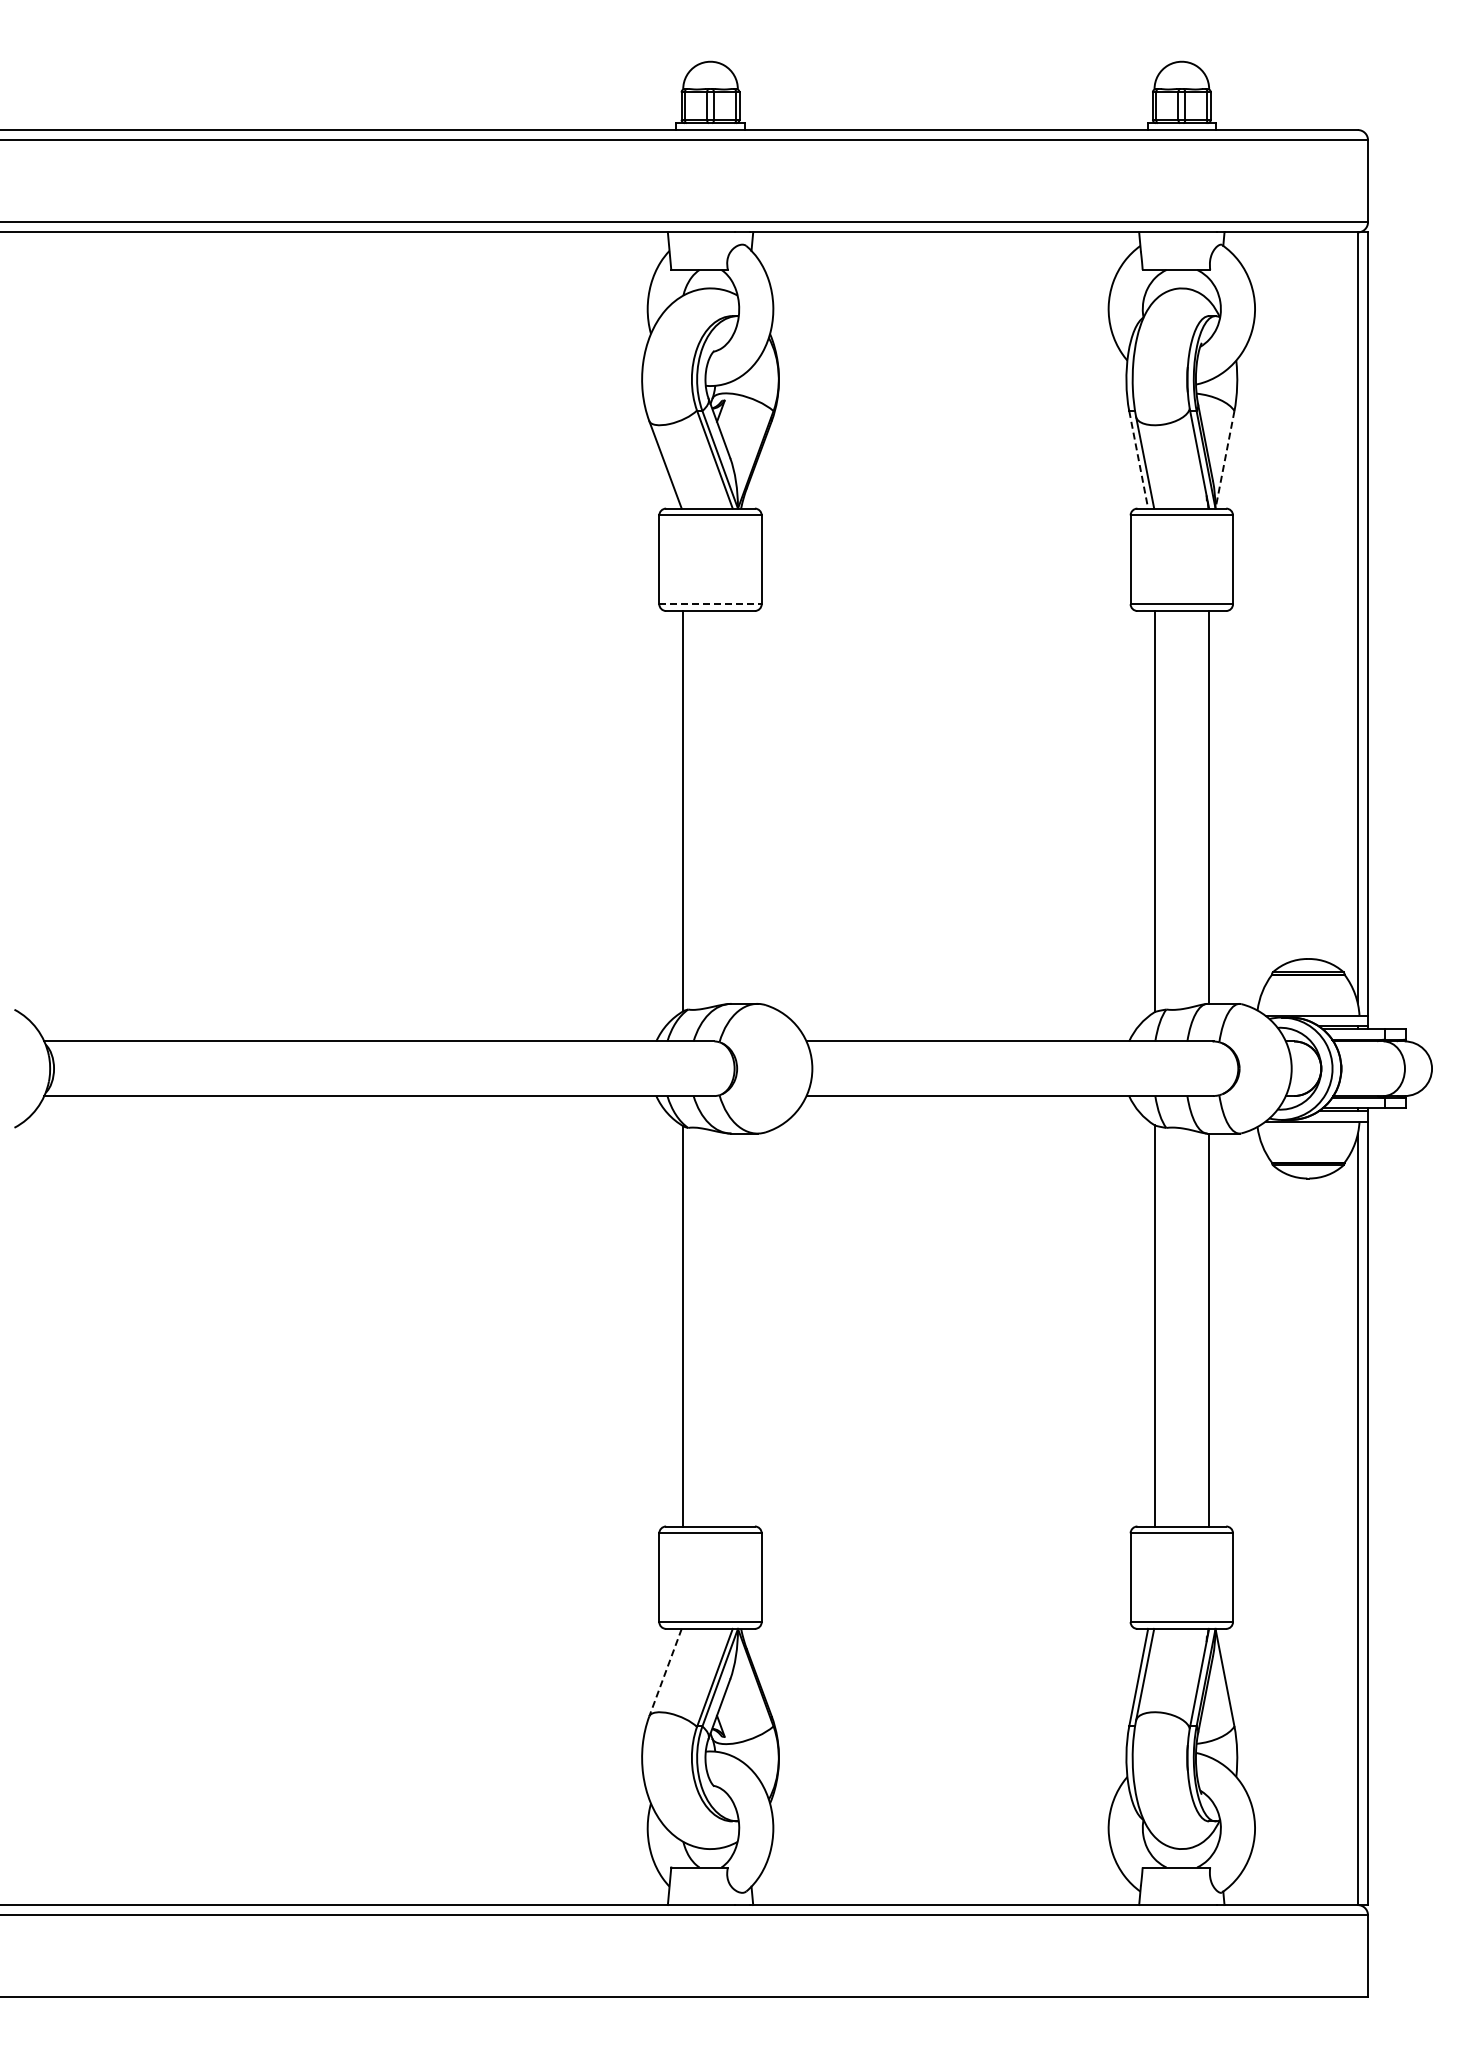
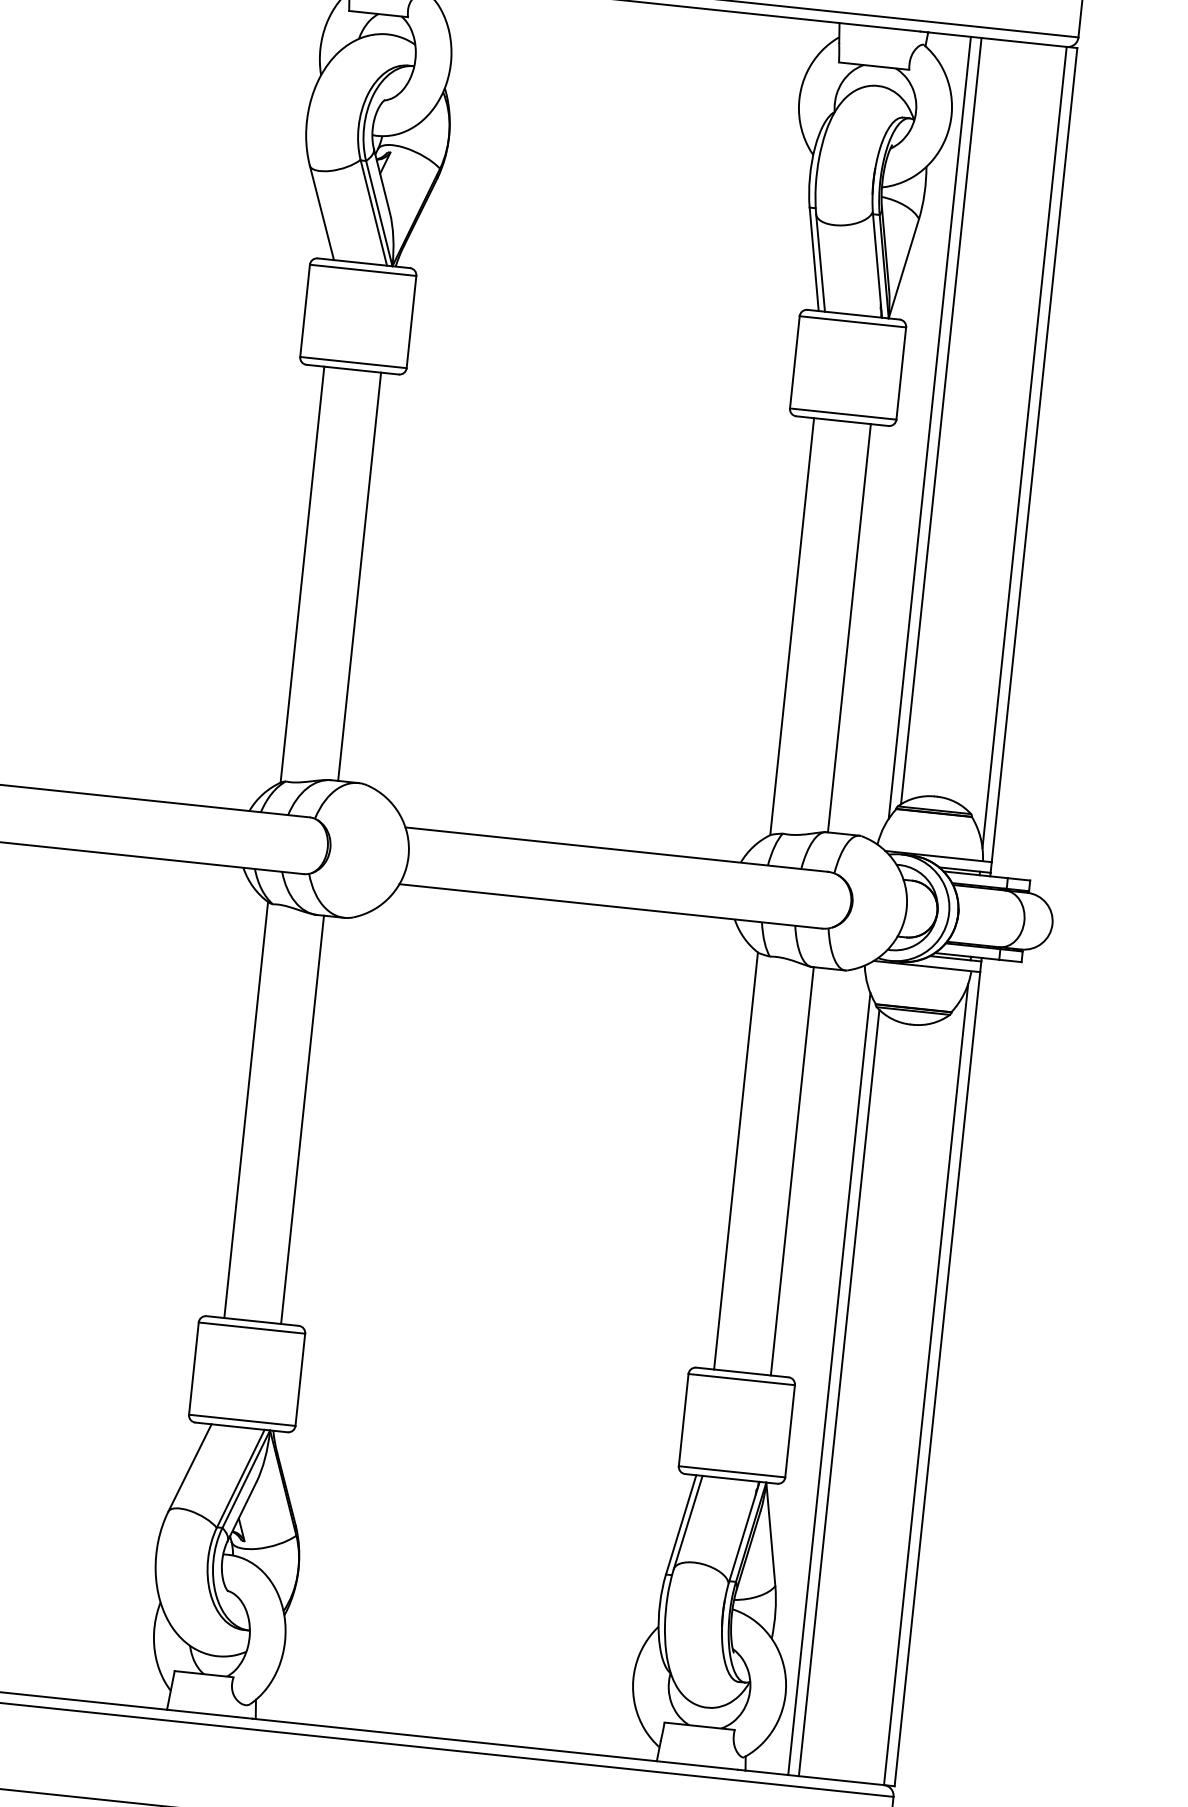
line: (1138, 459) -> (814, 258), dashed -> solid
line: (1225, 459) -> (904, 268), dashed -> solid
line: (1275, 600) -> (940, 420), added
line: (711, 604) -> (354, 363), dashed -> solid
line: (1265, 608) -> (929, 427), added
line: (737, 807) -> (359, 576), added
line: (737, 1329) -> (302, 1119), added
line: (1265, 1528) -> (829, 1383), added
line: (1275, 1536) -> (838, 1393), added
line: (665, 1672) -> (189, 1467), dashed -> solid

